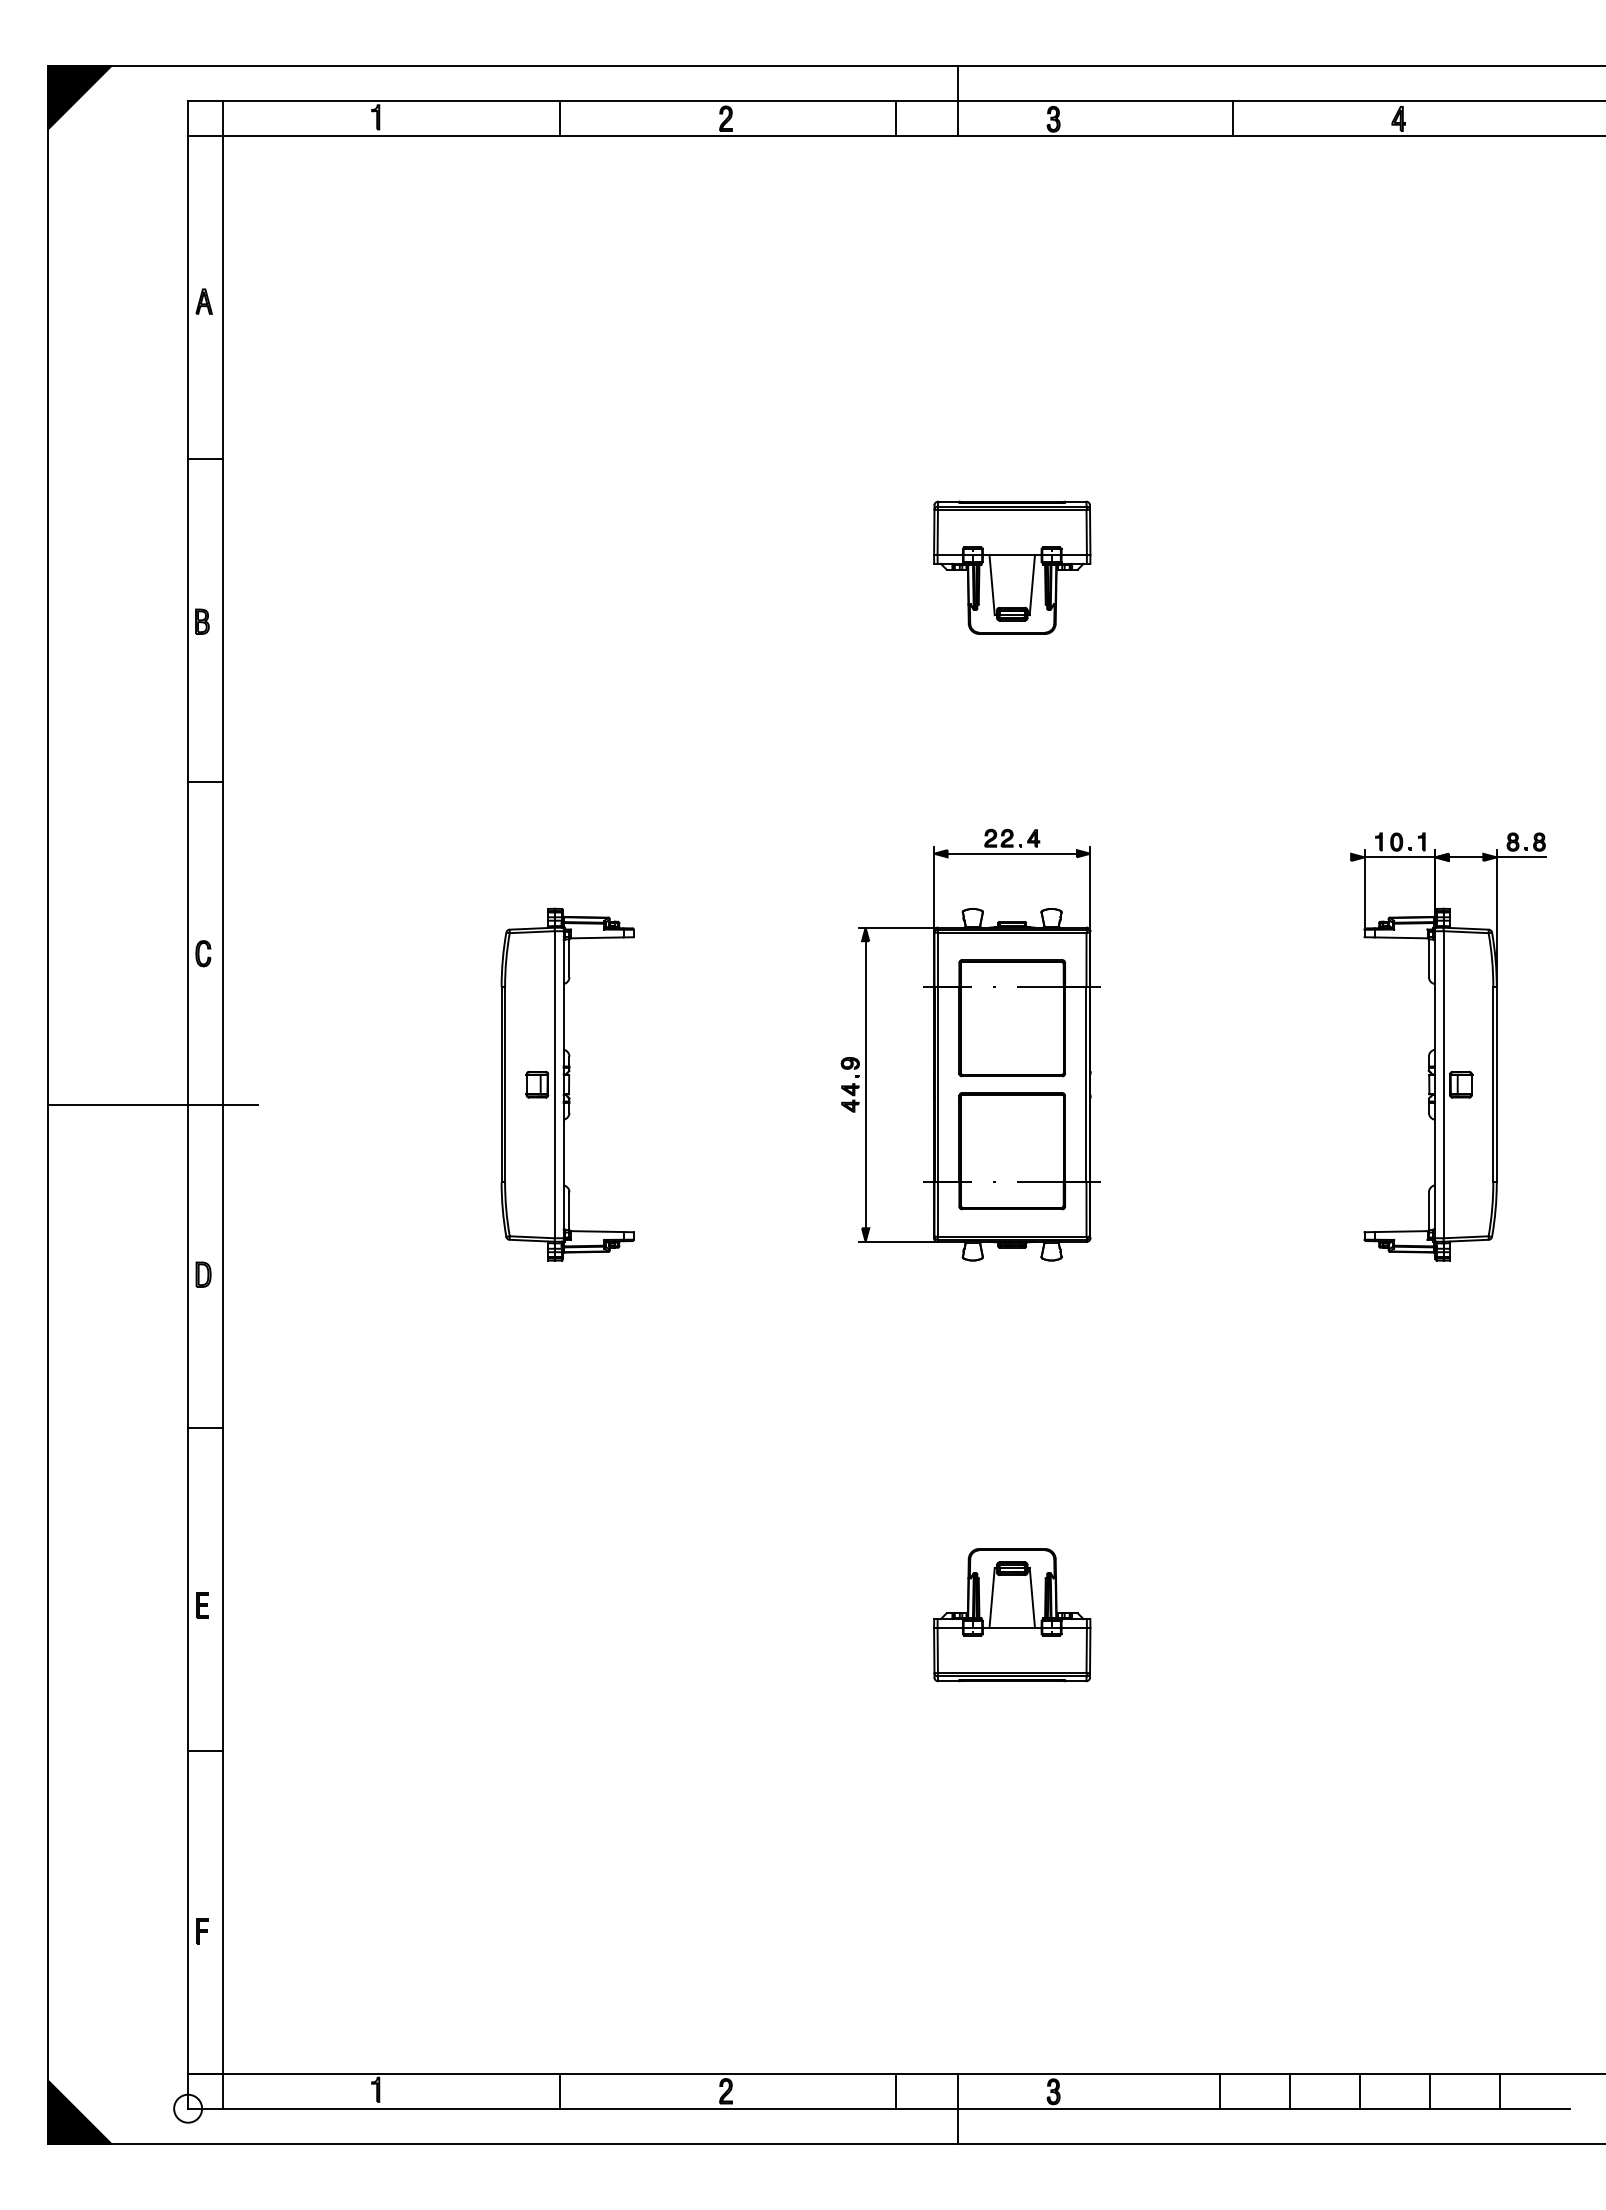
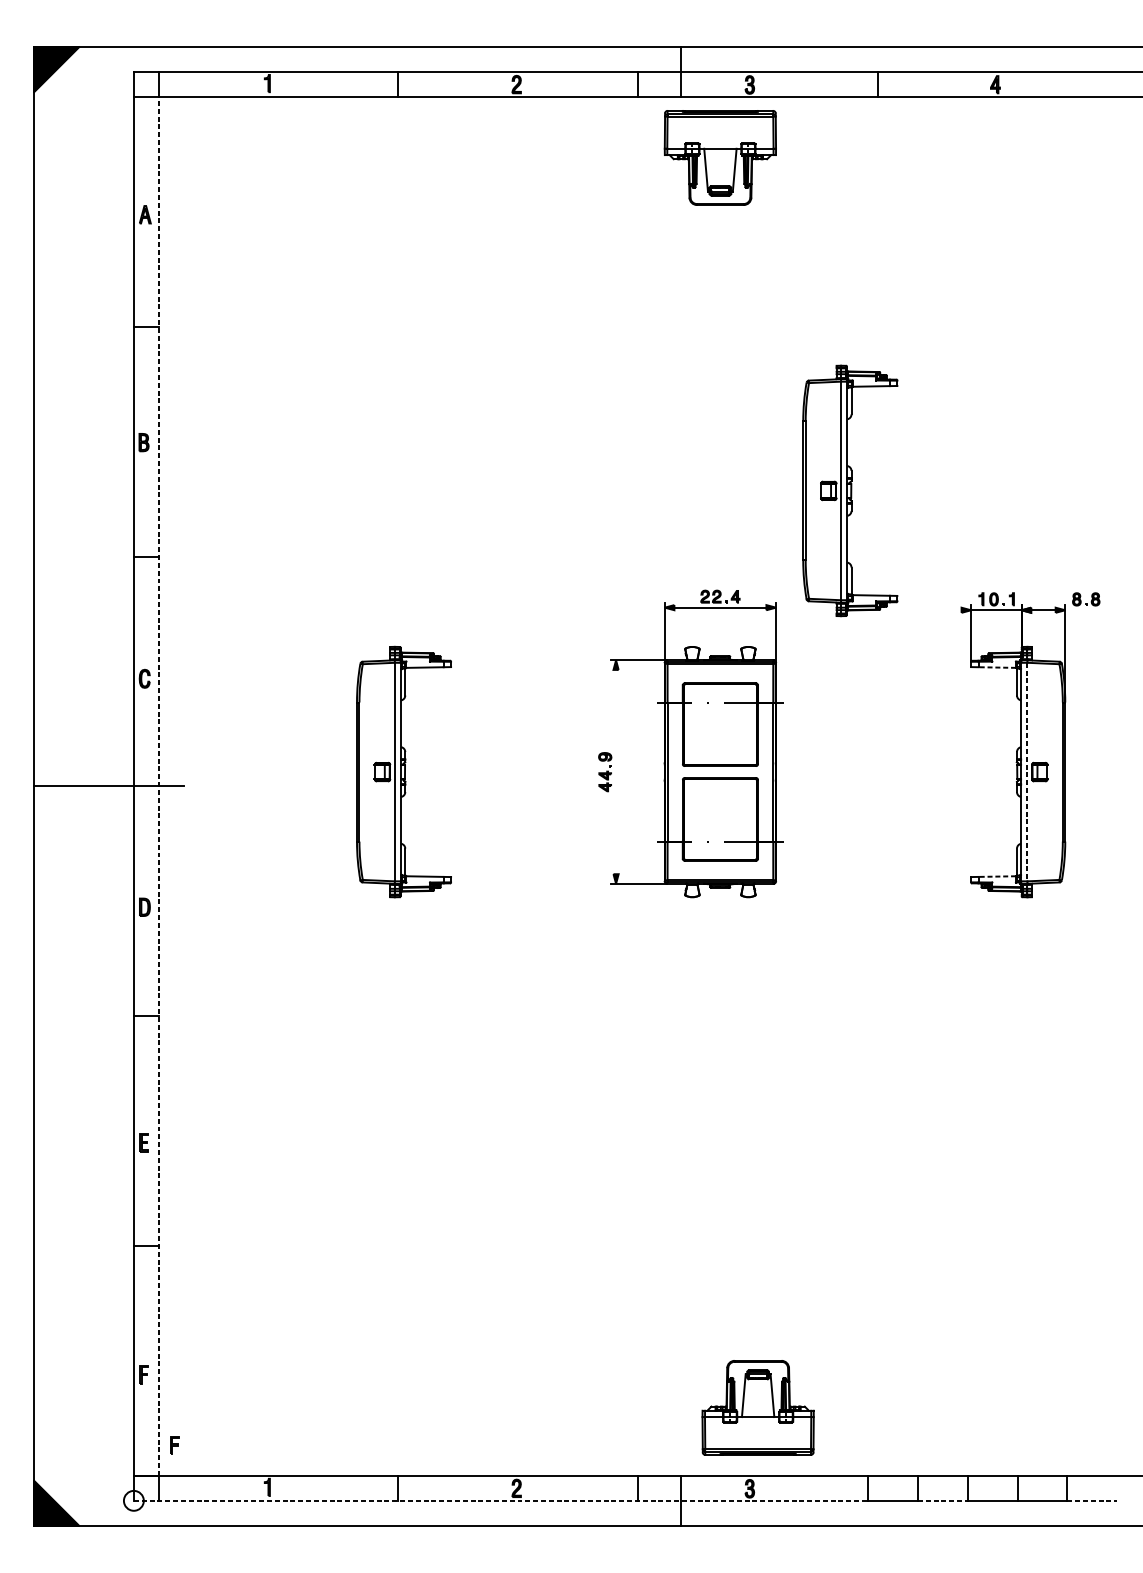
part: (1012, 567) -> (720, 157), moved
part: (1194, 689) -> (850, 490), added
line: (1520, 857) -> (1082, 610), removed
line: (1400, 937) -> (996, 667), solid -> dashed
line: (865, 1084) -> (615, 771), removed
line: (1443, 1084) -> (1027, 771), solid -> dashed
line: (223, 1105) -> (159, 786), solid -> dashed
line: (1400, 1231) -> (996, 876), solid -> dashed
part: (1012, 1615) -> (758, 1408), moved
part: (245, 2030) -> (174, 1445), added
line: (703, 2108) -> (500, 1500), solid -> dashed
line: (1324, 2108) -> (942, 1500), solid -> dashed
line: (1534, 2108) -> (1092, 1500), solid -> dashed

